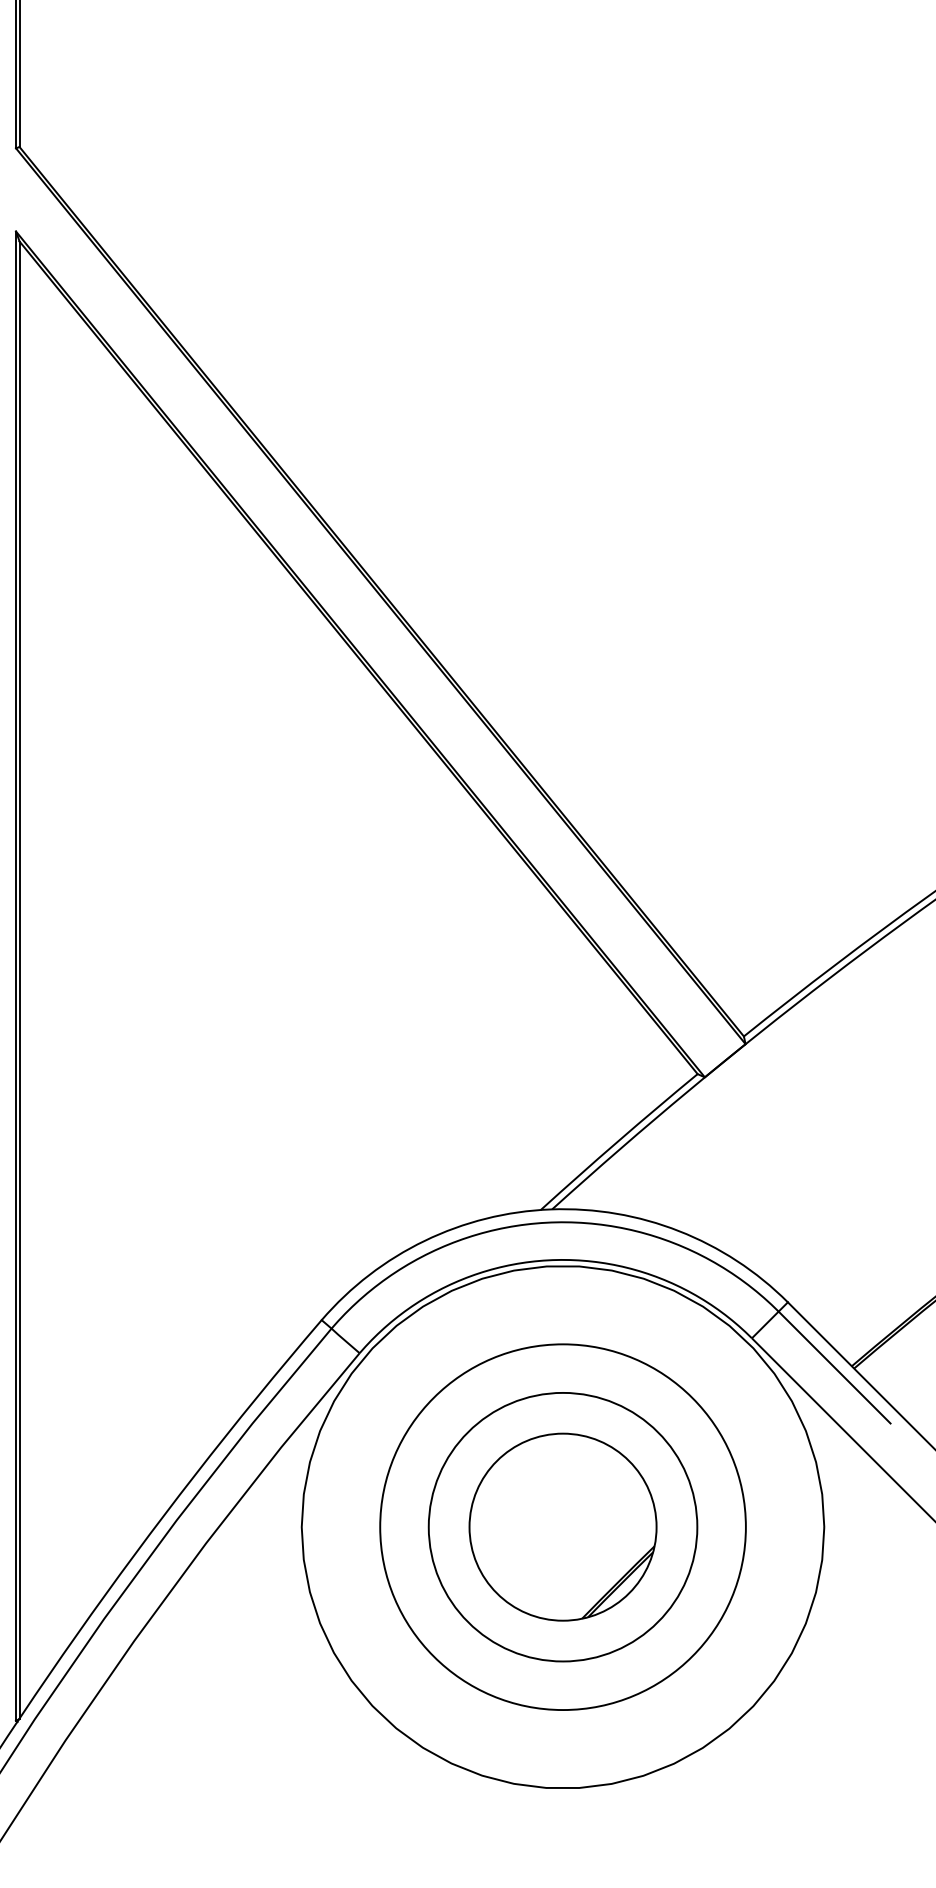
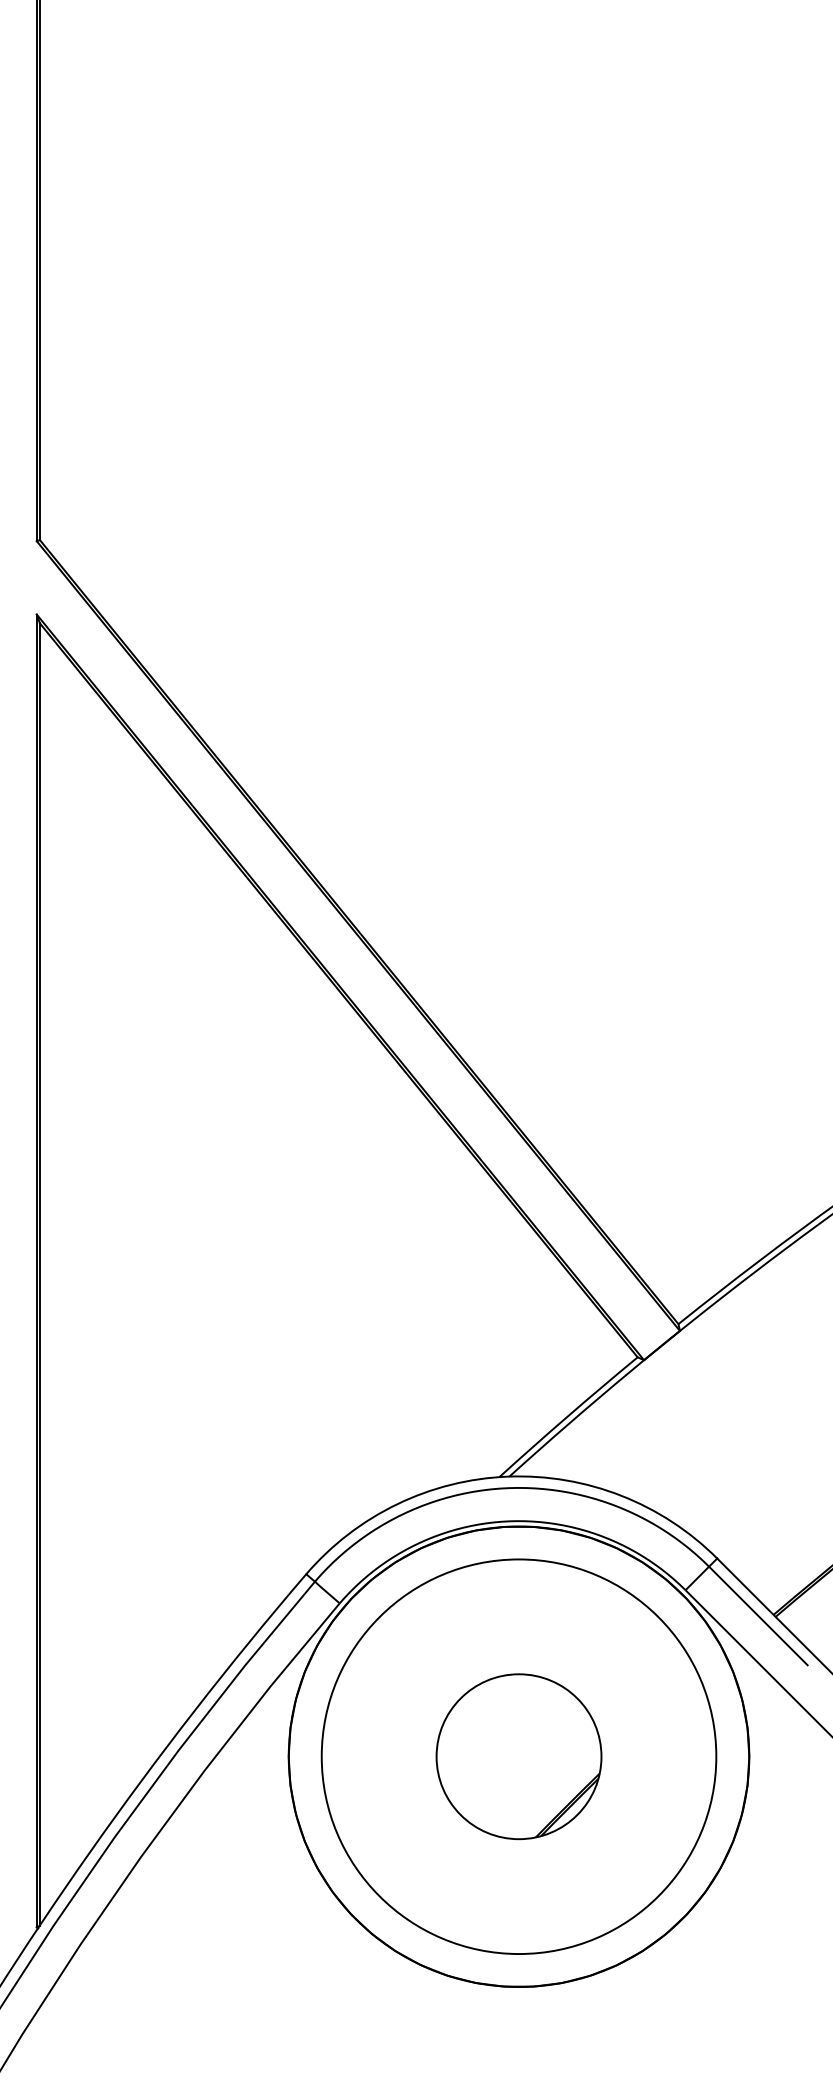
circle: (562, 1526) -> (518, 1756), size x1.43
circle: (562, 1526) -> (518, 1756), size x1.67

